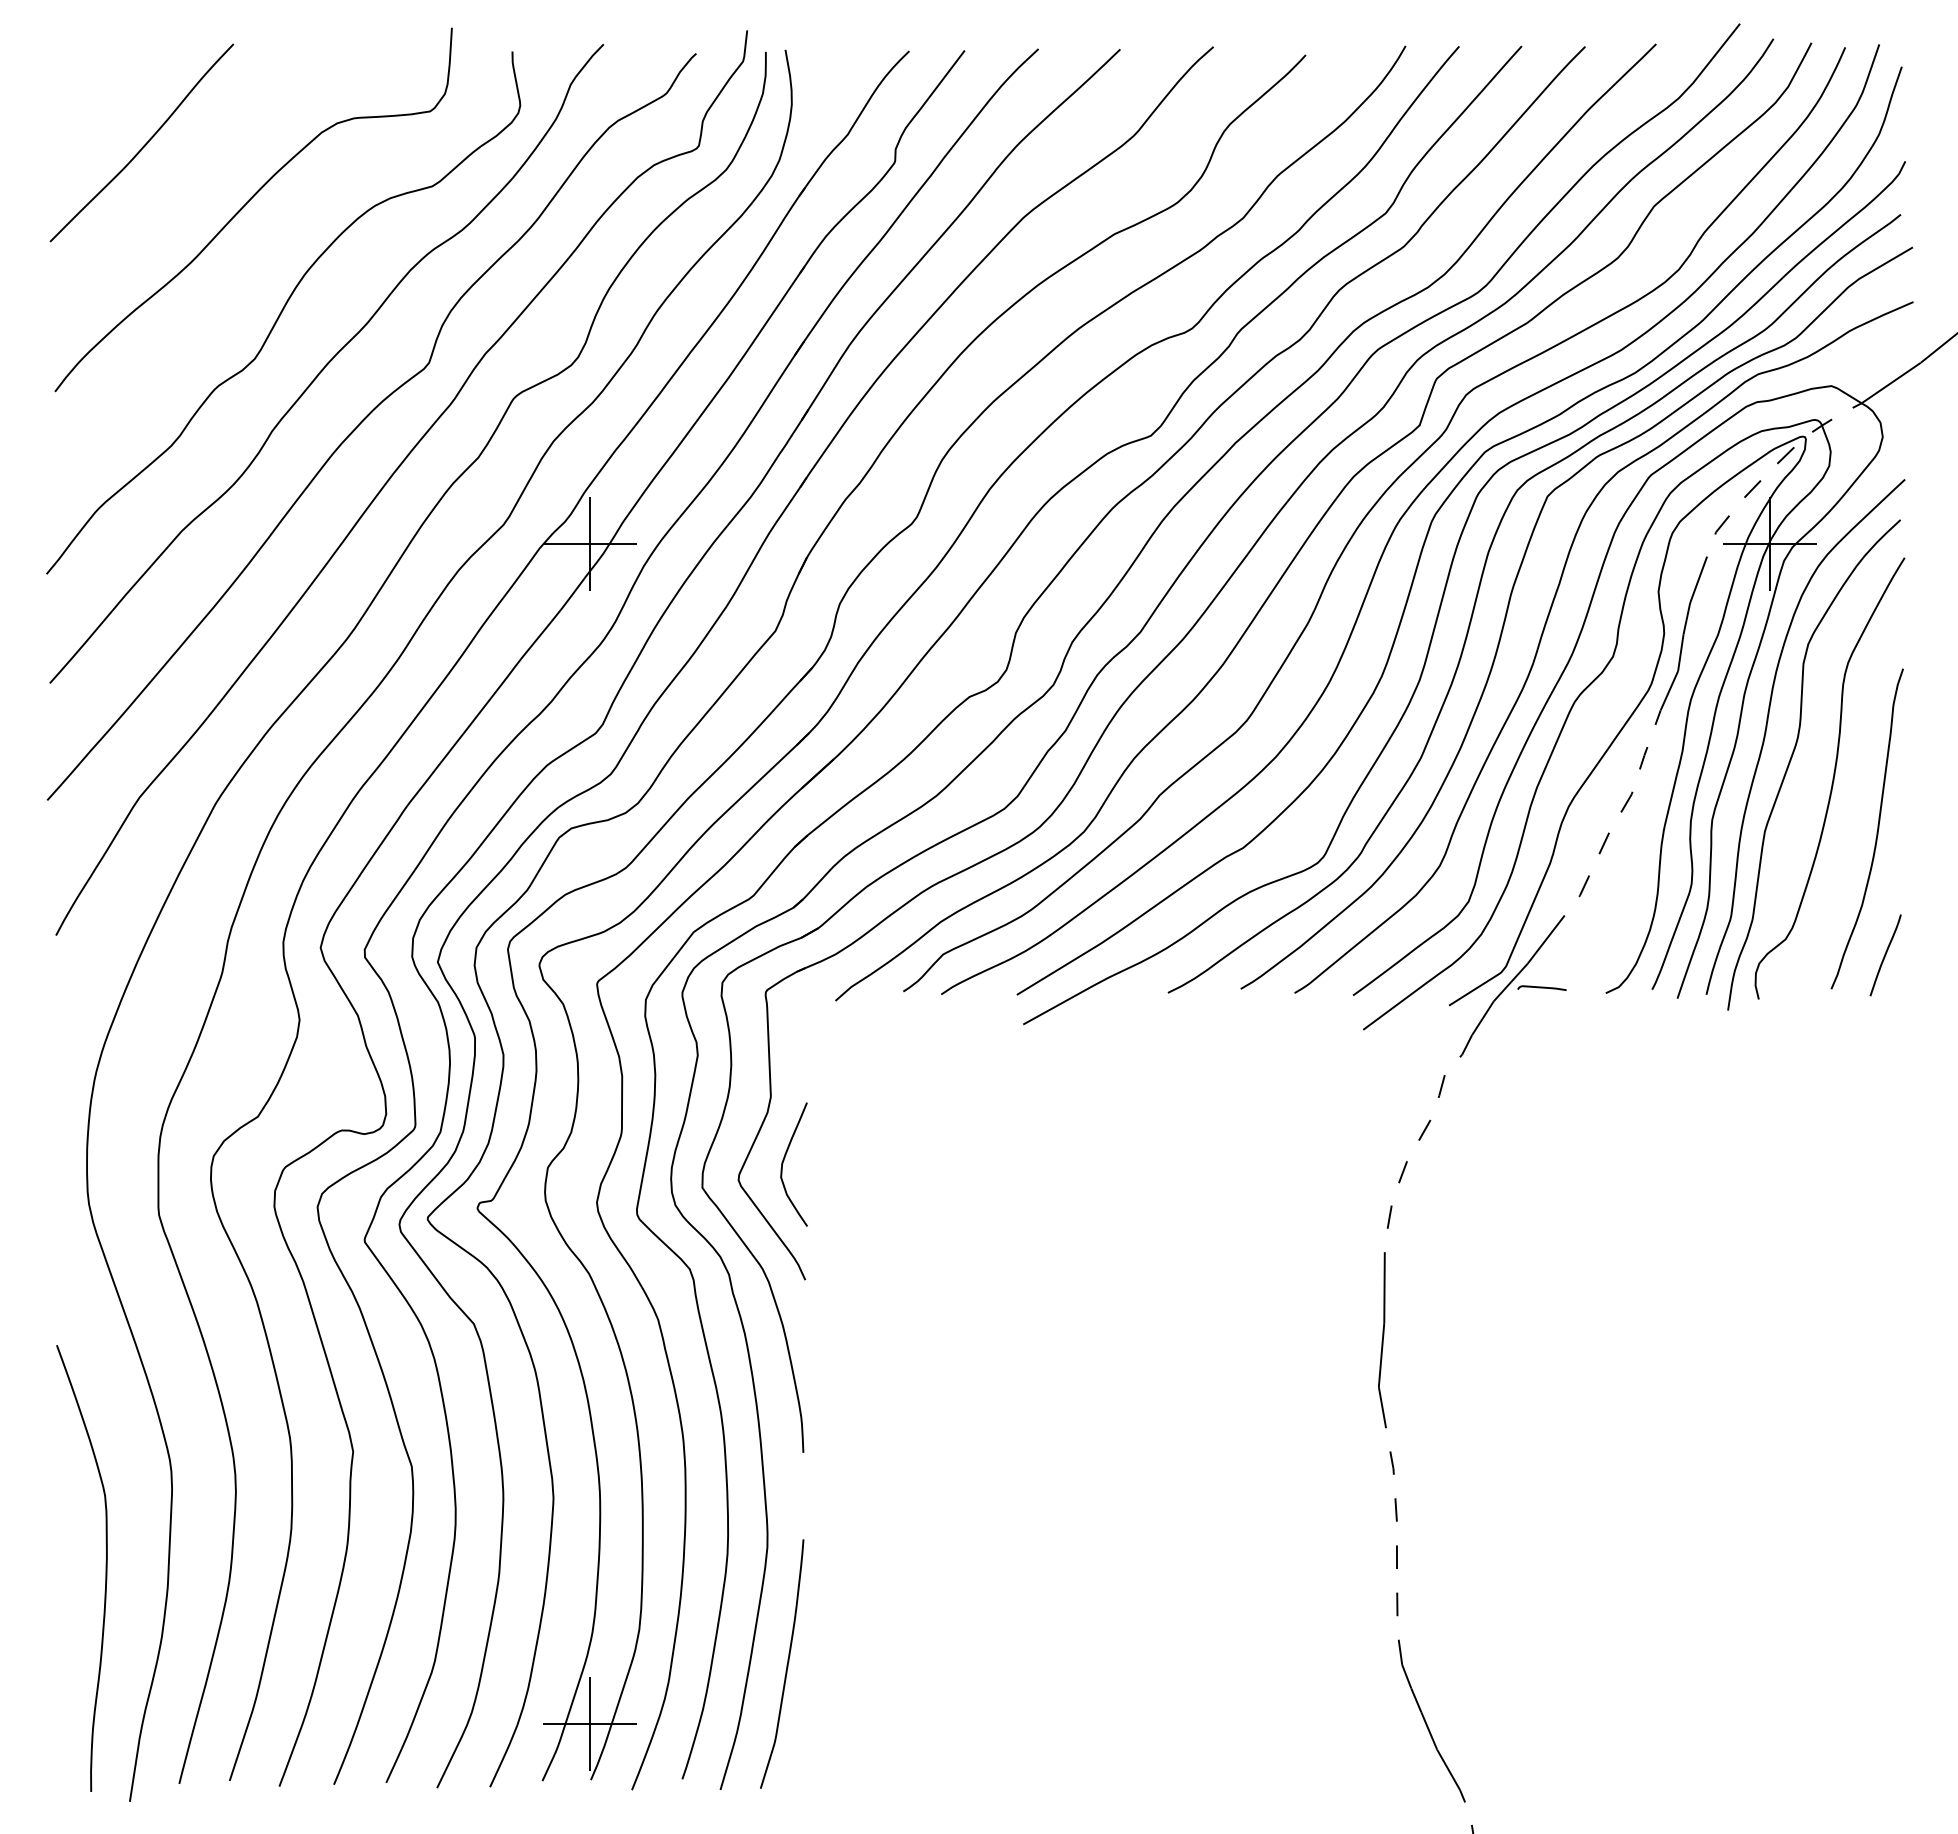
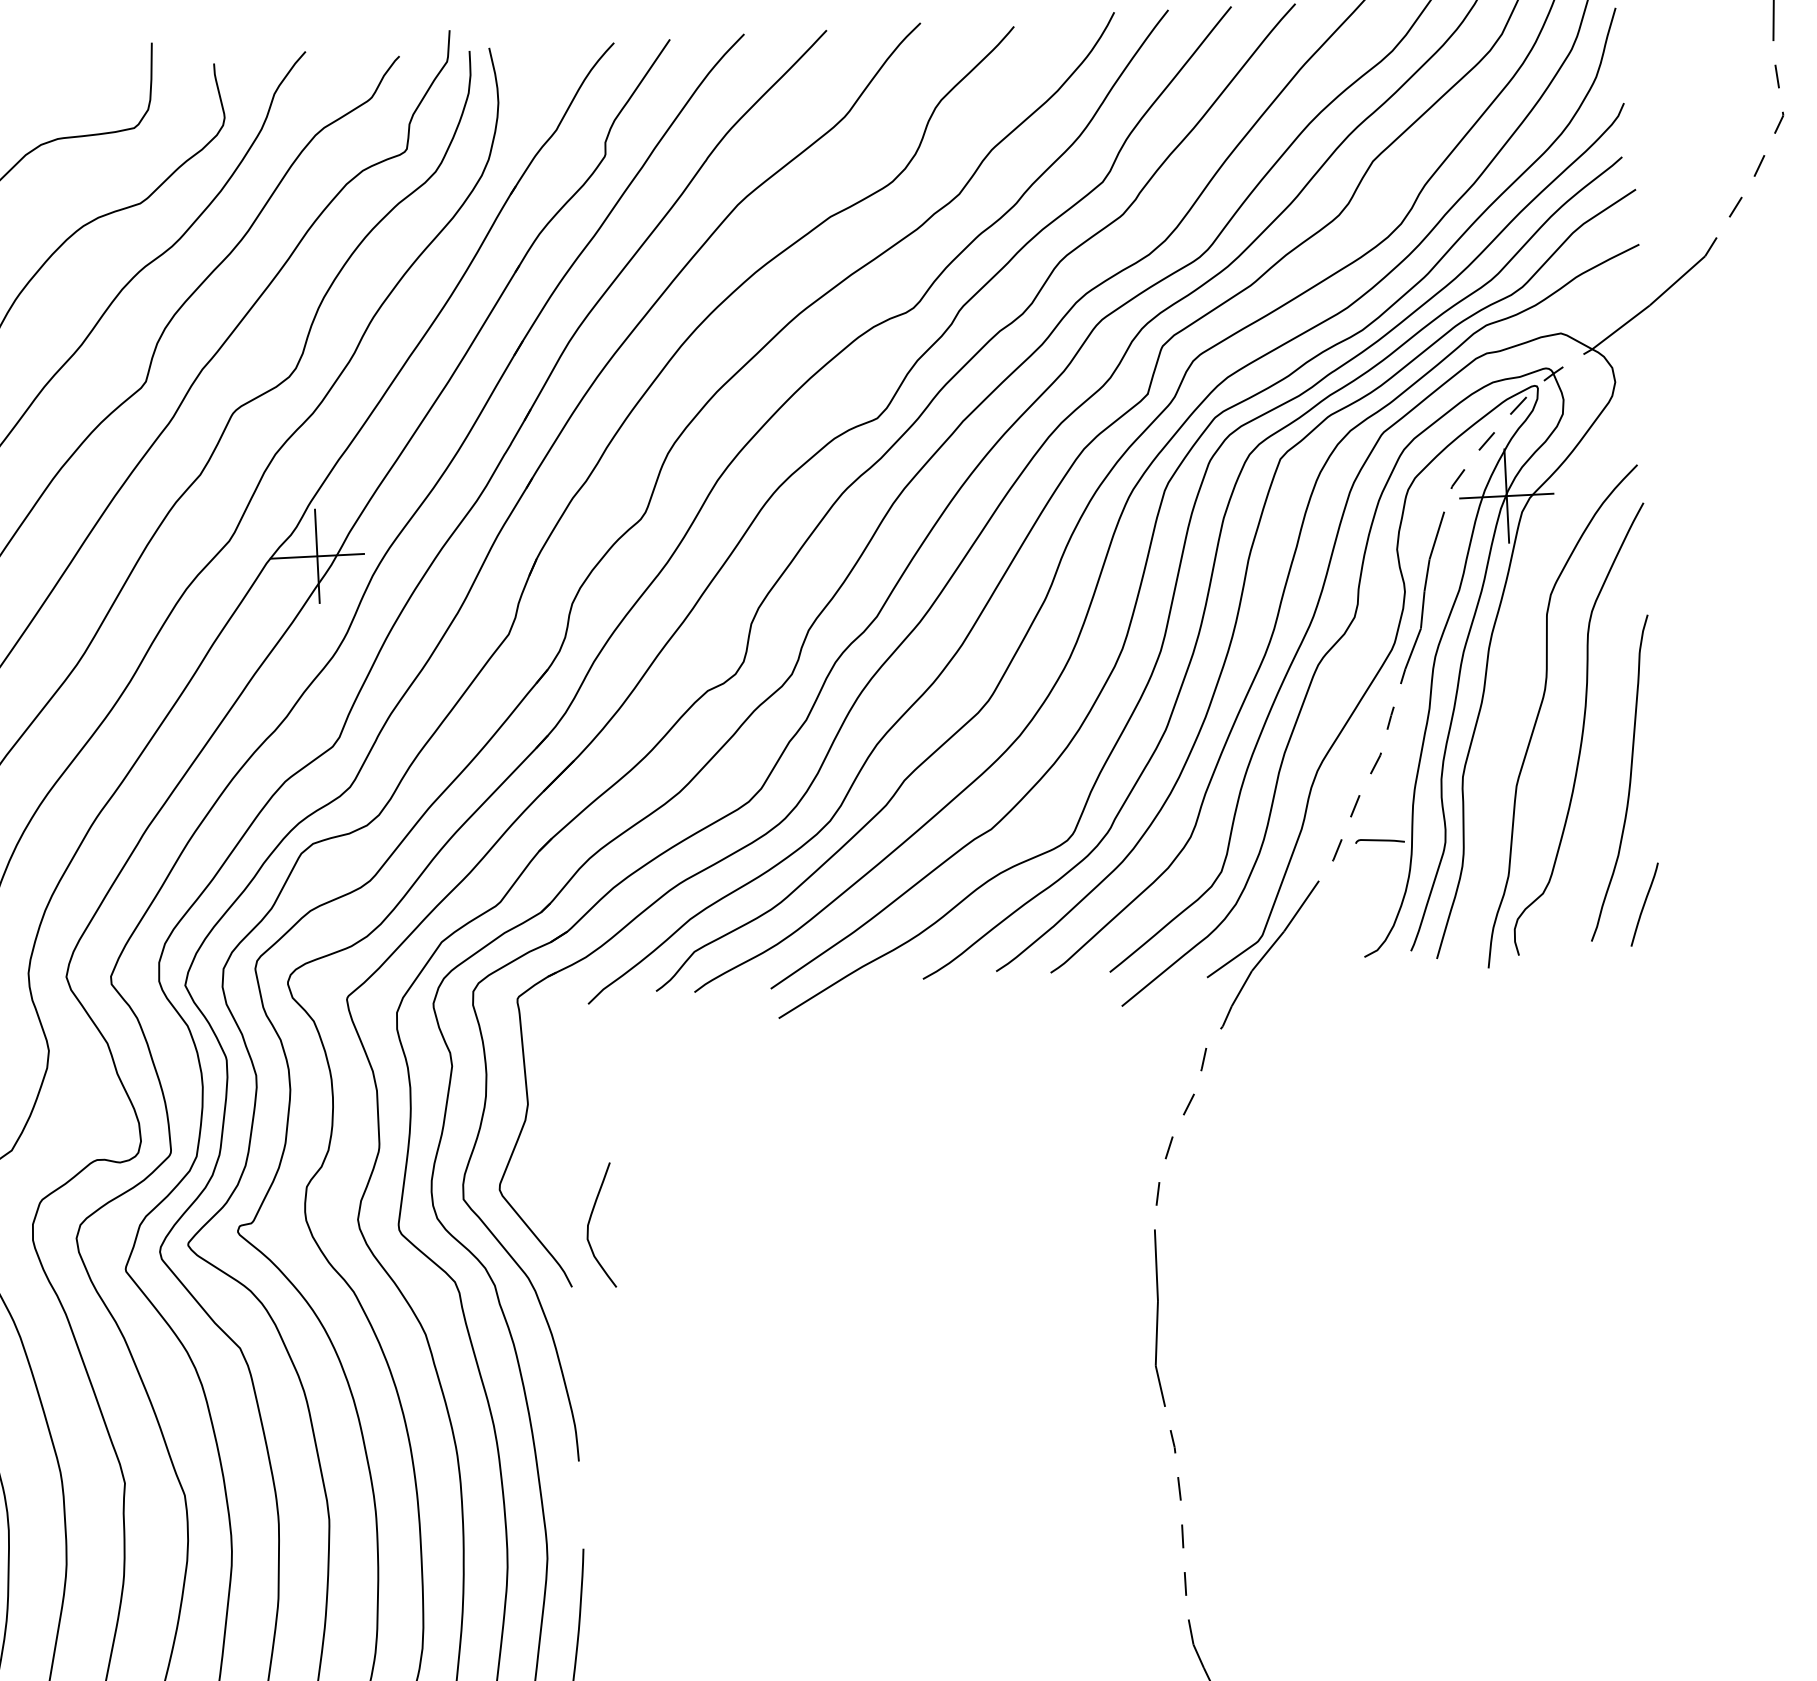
curve: (1767, 727) -> (1513, 680), removed
curve: (1541, 987) -> (1379, 840), moved
curve: (784, 1160) -> (590, 1222), moved

